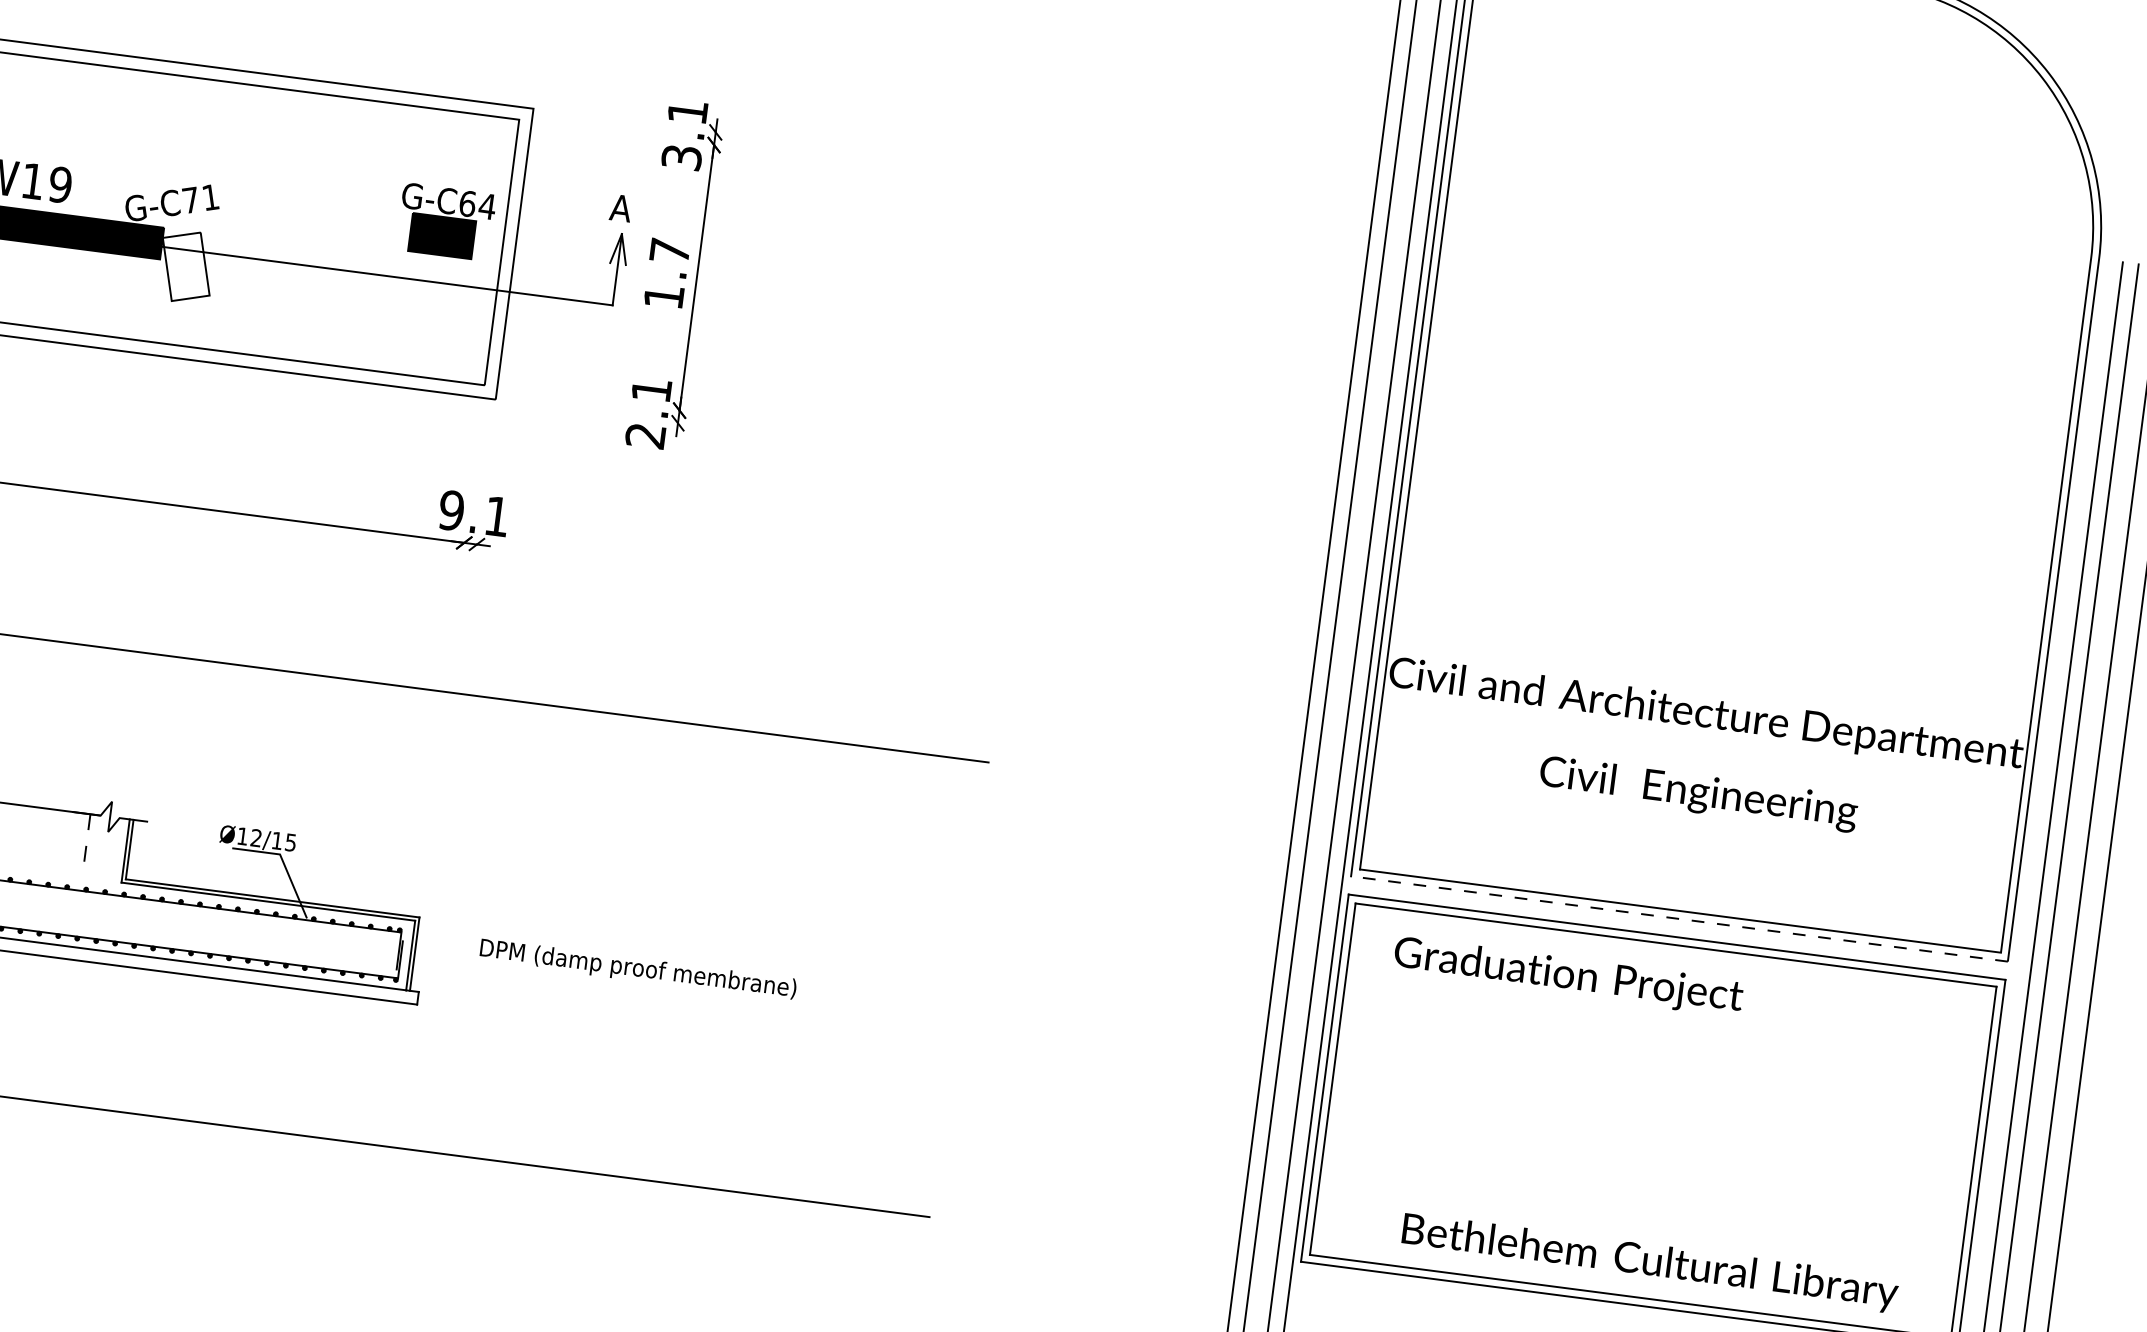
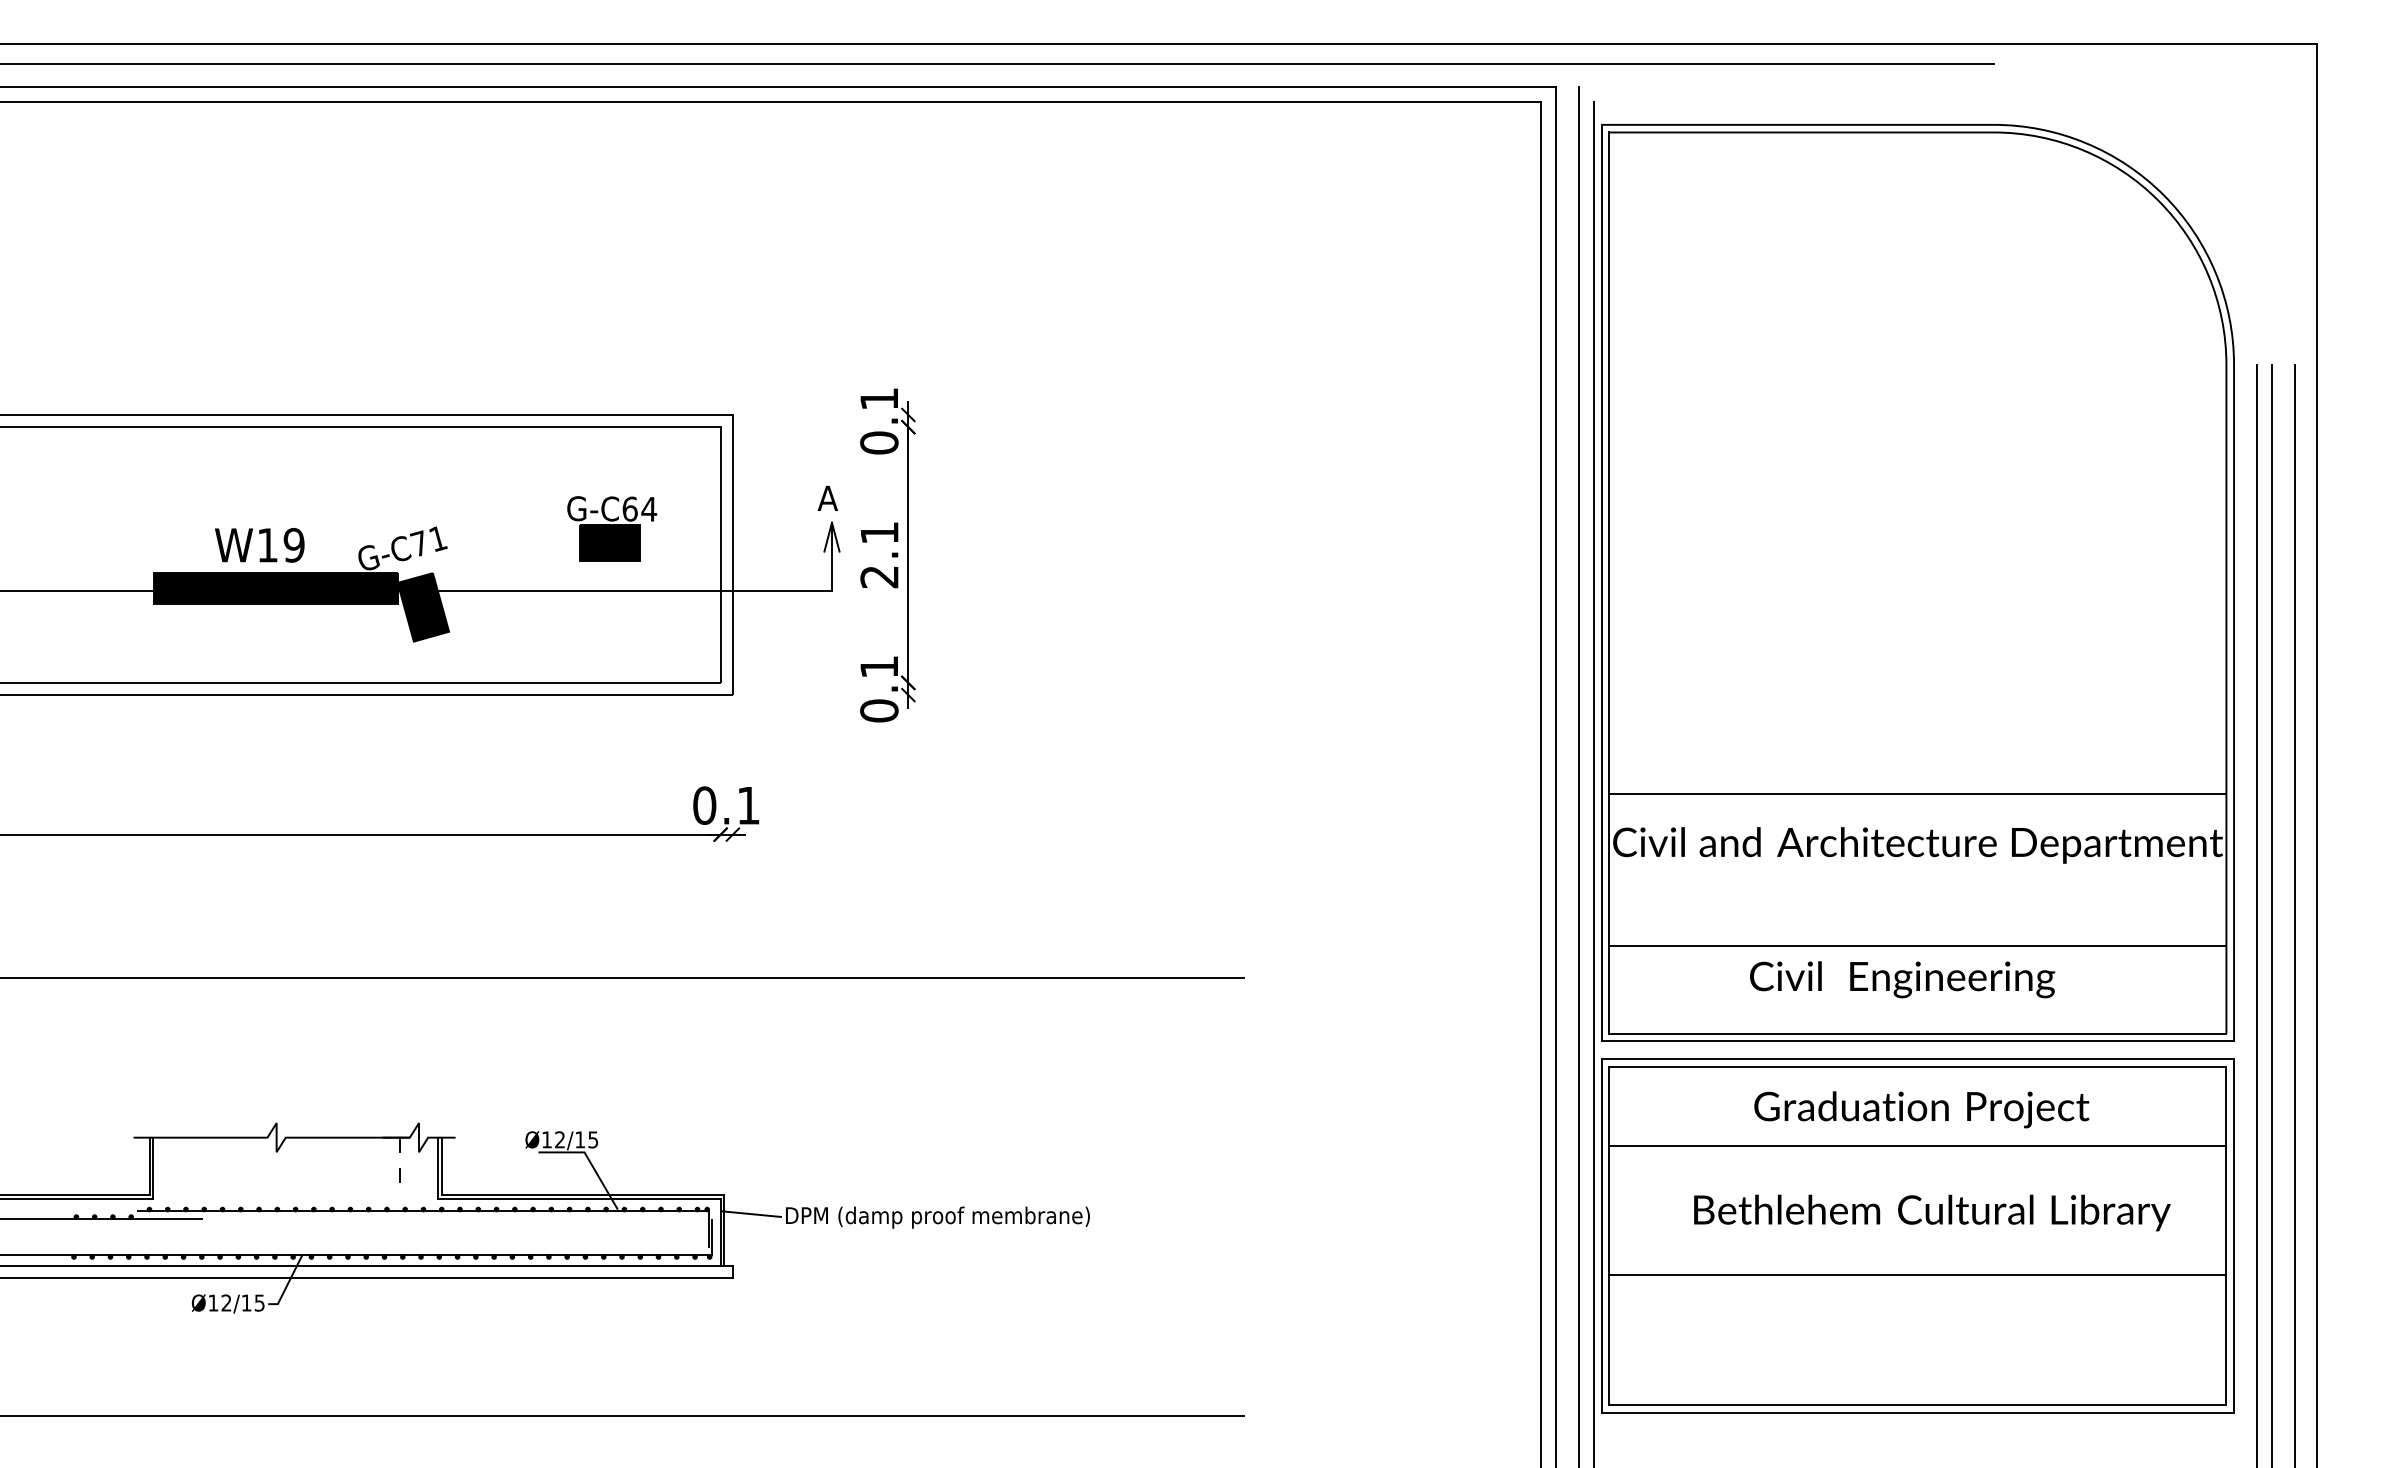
text: (682, 157) -> (879, 442), 3.1 -> 0.1
part: (446, 221) -> (612, 528), moved
fill: (186, 266) -> (423, 607), added
text: (666, 274) -> (879, 555), 1.7 -> 2.1
text: (645, 435) -> (879, 710), 2.1 -> 0.1
text: (451, 510) -> (704, 805), 9.1 -> 0.1
line: (1712, 661) -> (1917, 793), added
text: (1698, 793) -> (1902, 979), moved
line: (1691, 820) -> (1917, 946), added
line: (1679, 919) -> (1917, 1041), dashed -> solid
line: (445, 940) -> (751, 1213), added
text: (1568, 976) -> (1921, 1109), moved
line: (1665, 1027) -> (1917, 1145), added
line: (1647, 1162) -> (1917, 1275), added
text: (1650, 1262) -> (1932, 1212), moved

